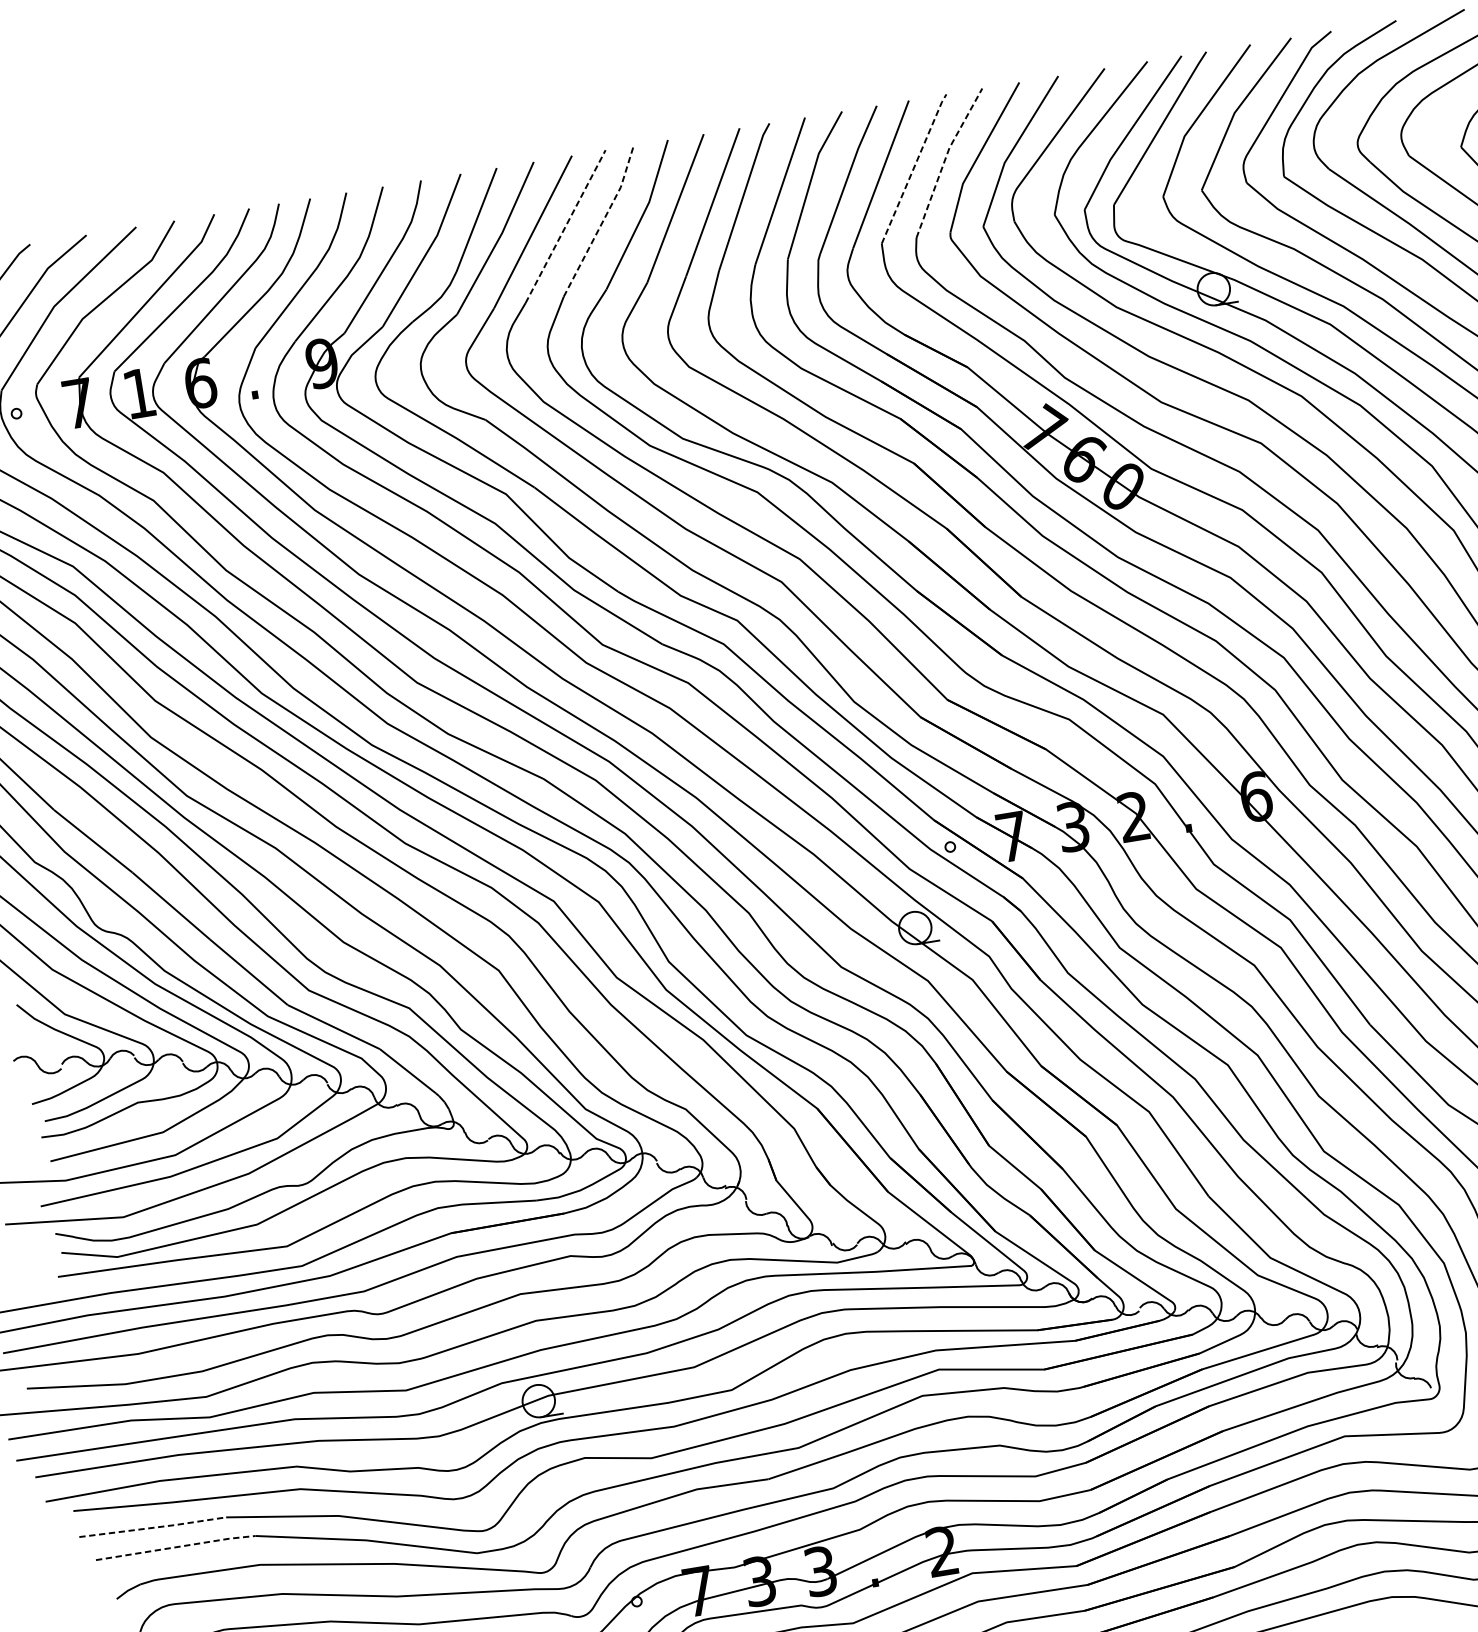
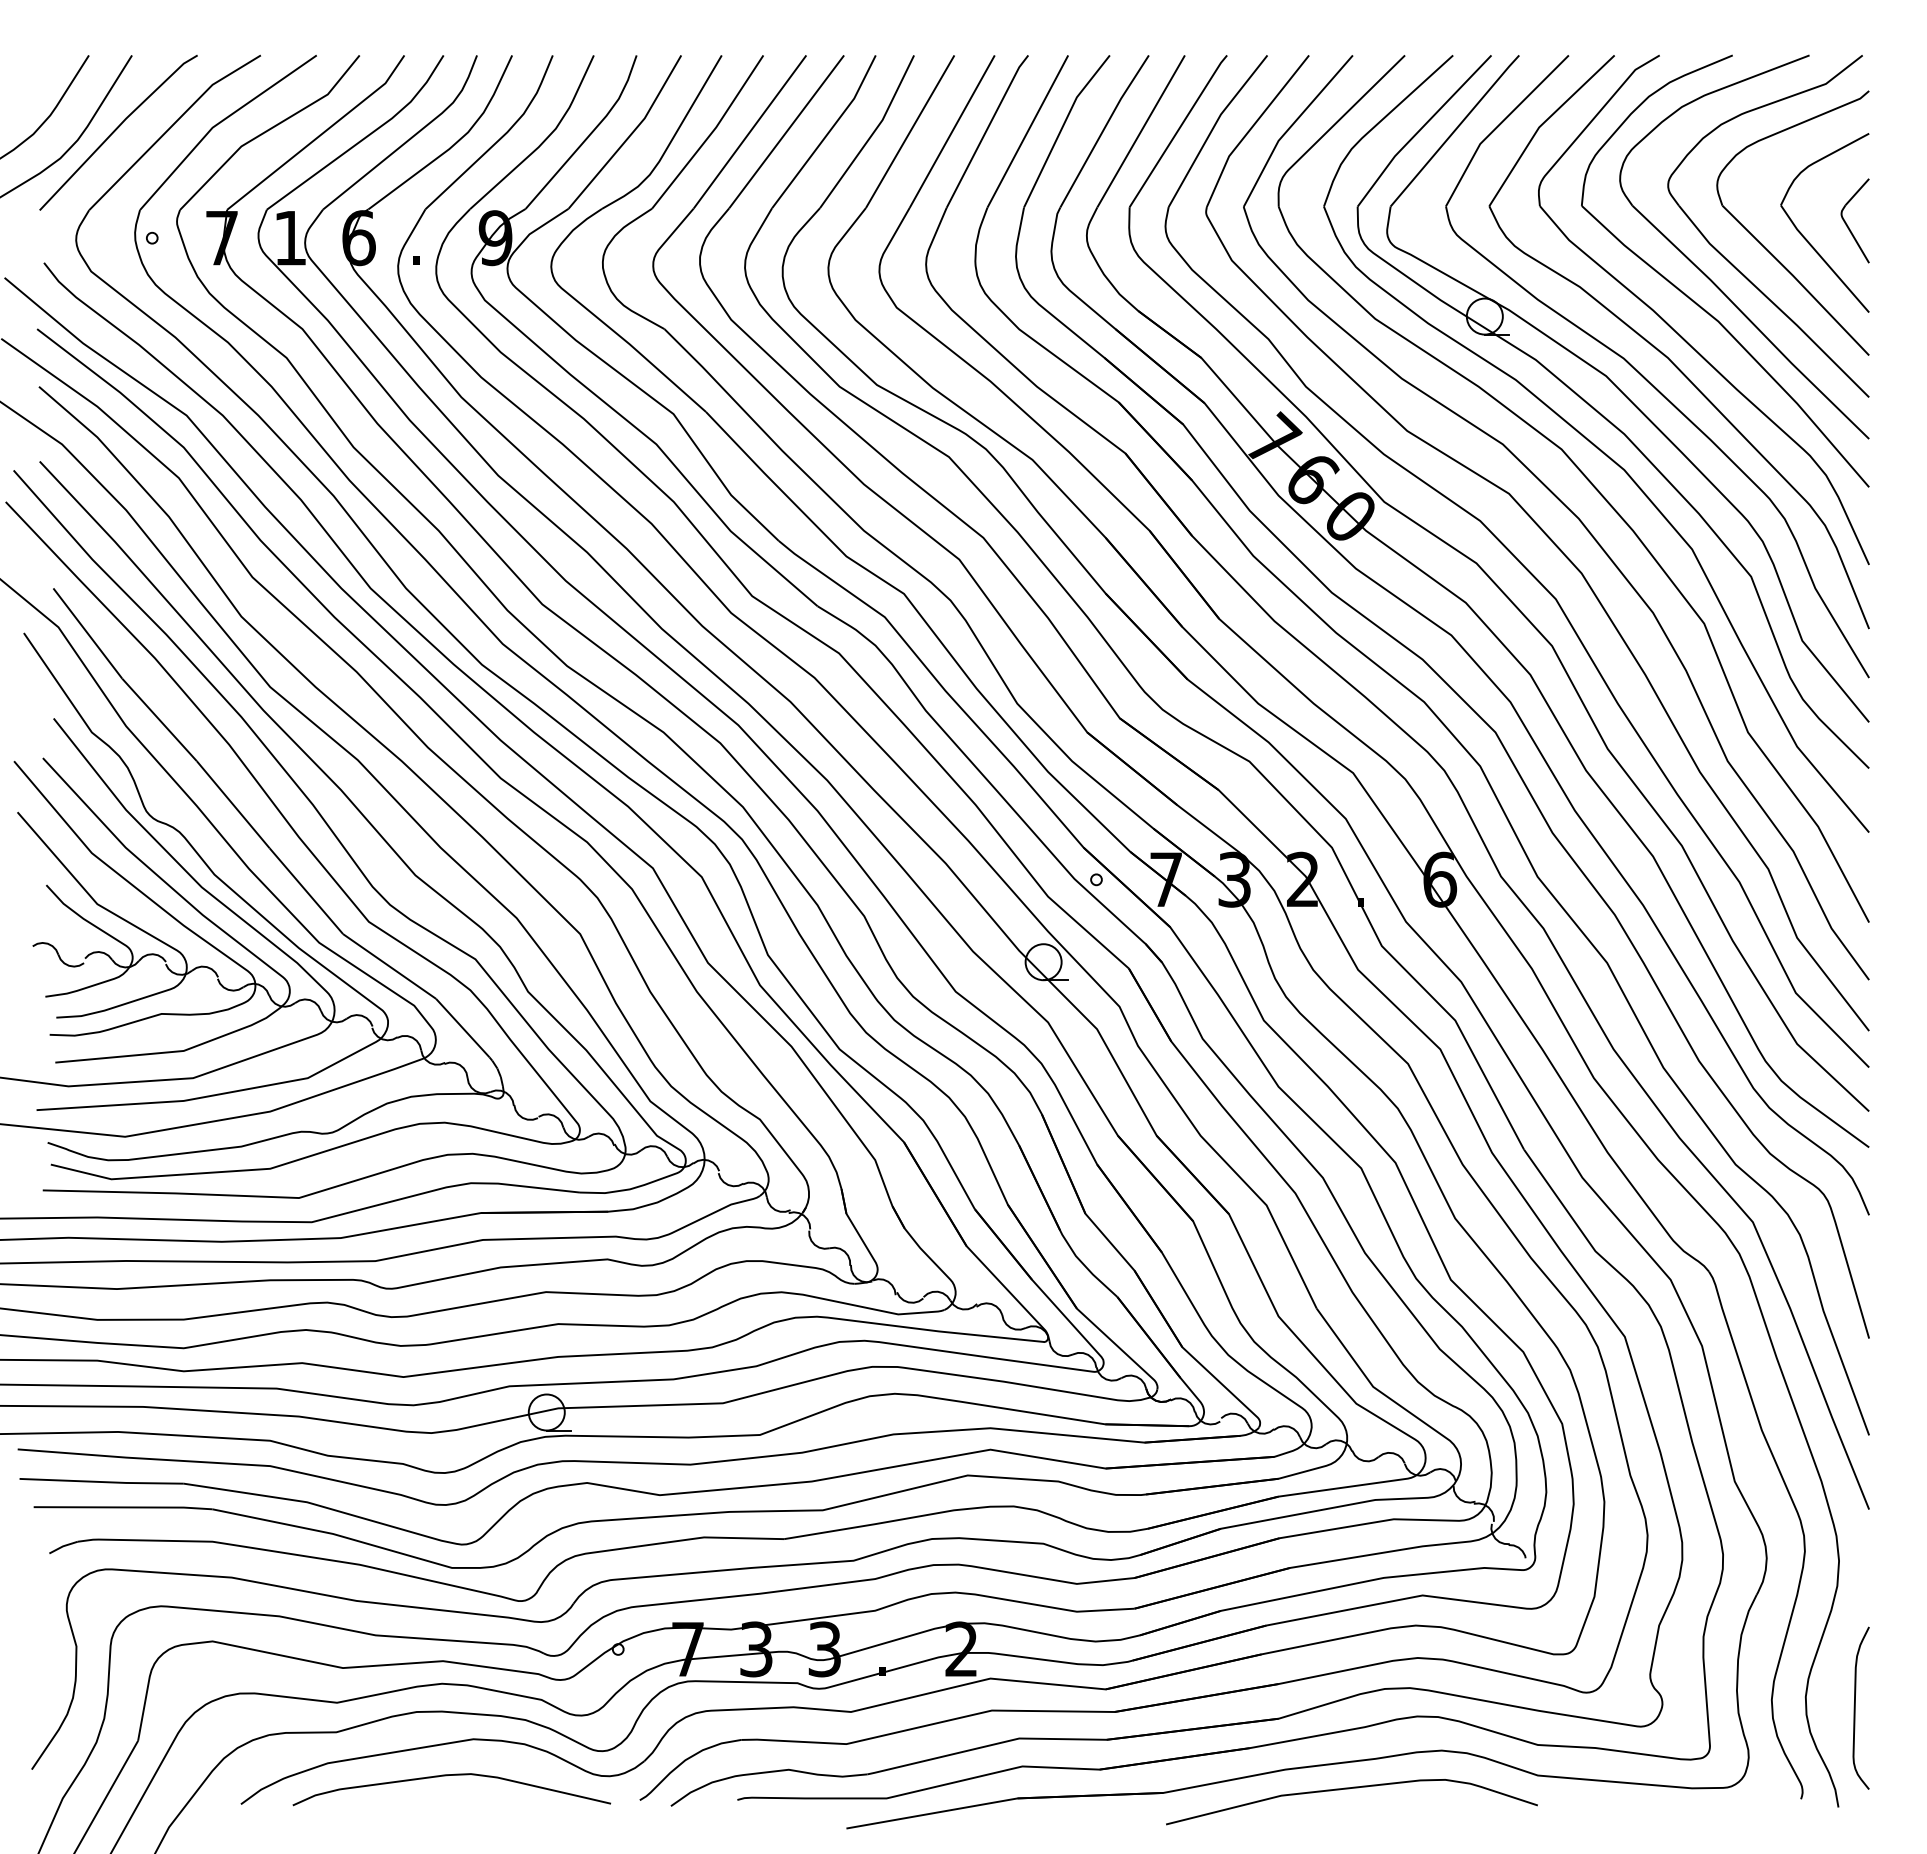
line: (944, 160) -> (1213, 127), dashed -> solid
line: (914, 168) -> (1178, 130), dashed -> solid
line: (603, 221) -> (828, 133), dashed -> solid
line: (565, 226) -> (786, 131), dashed -> solid
line: (153, 1528) -> (102, 1482), dashed -> solid
line: (176, 1547) -> (124, 1507), dashed -> solid

